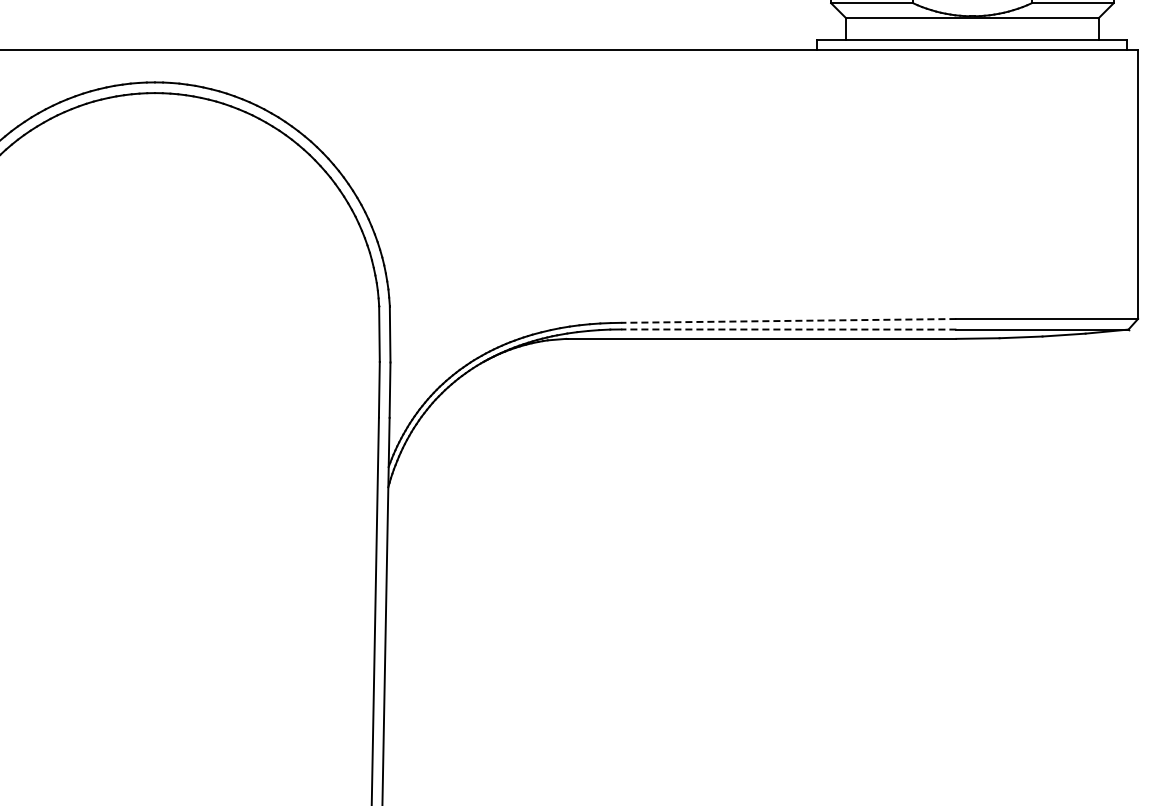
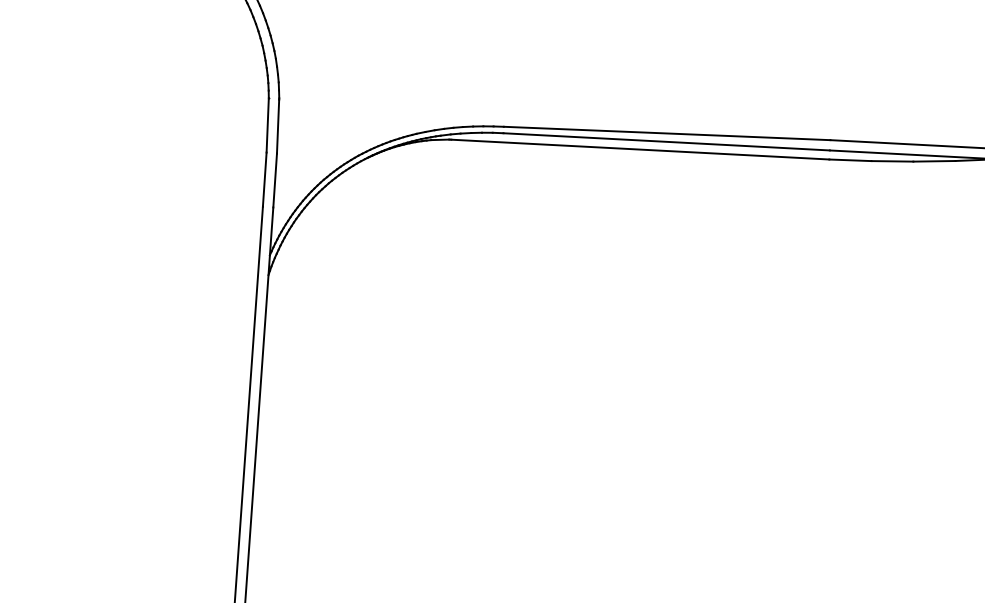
line: (788, 320) -> (666, 133), dashed -> solid
line: (788, 329) -> (666, 141), dashed -> solid

